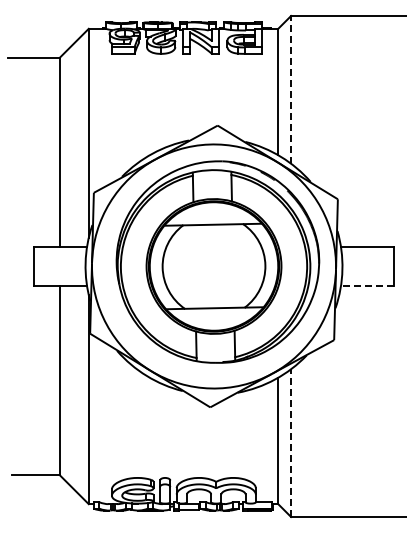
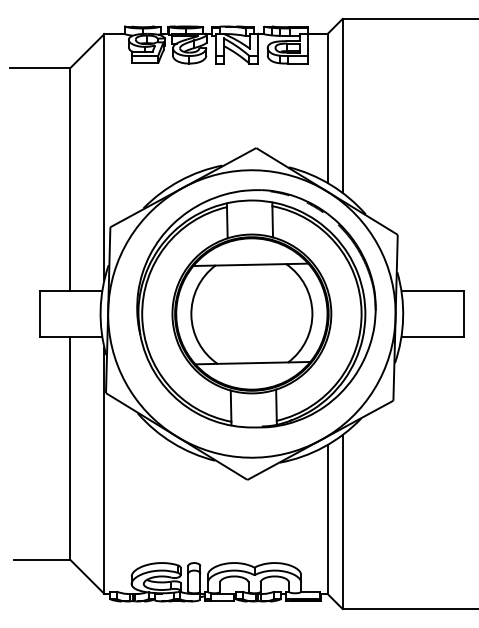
line: (291, 89) -> (343, 105), dashed -> solid
line: (366, 285) -> (431, 336), dashed -> solid
line: (291, 443) -> (343, 522), dashed -> solid

